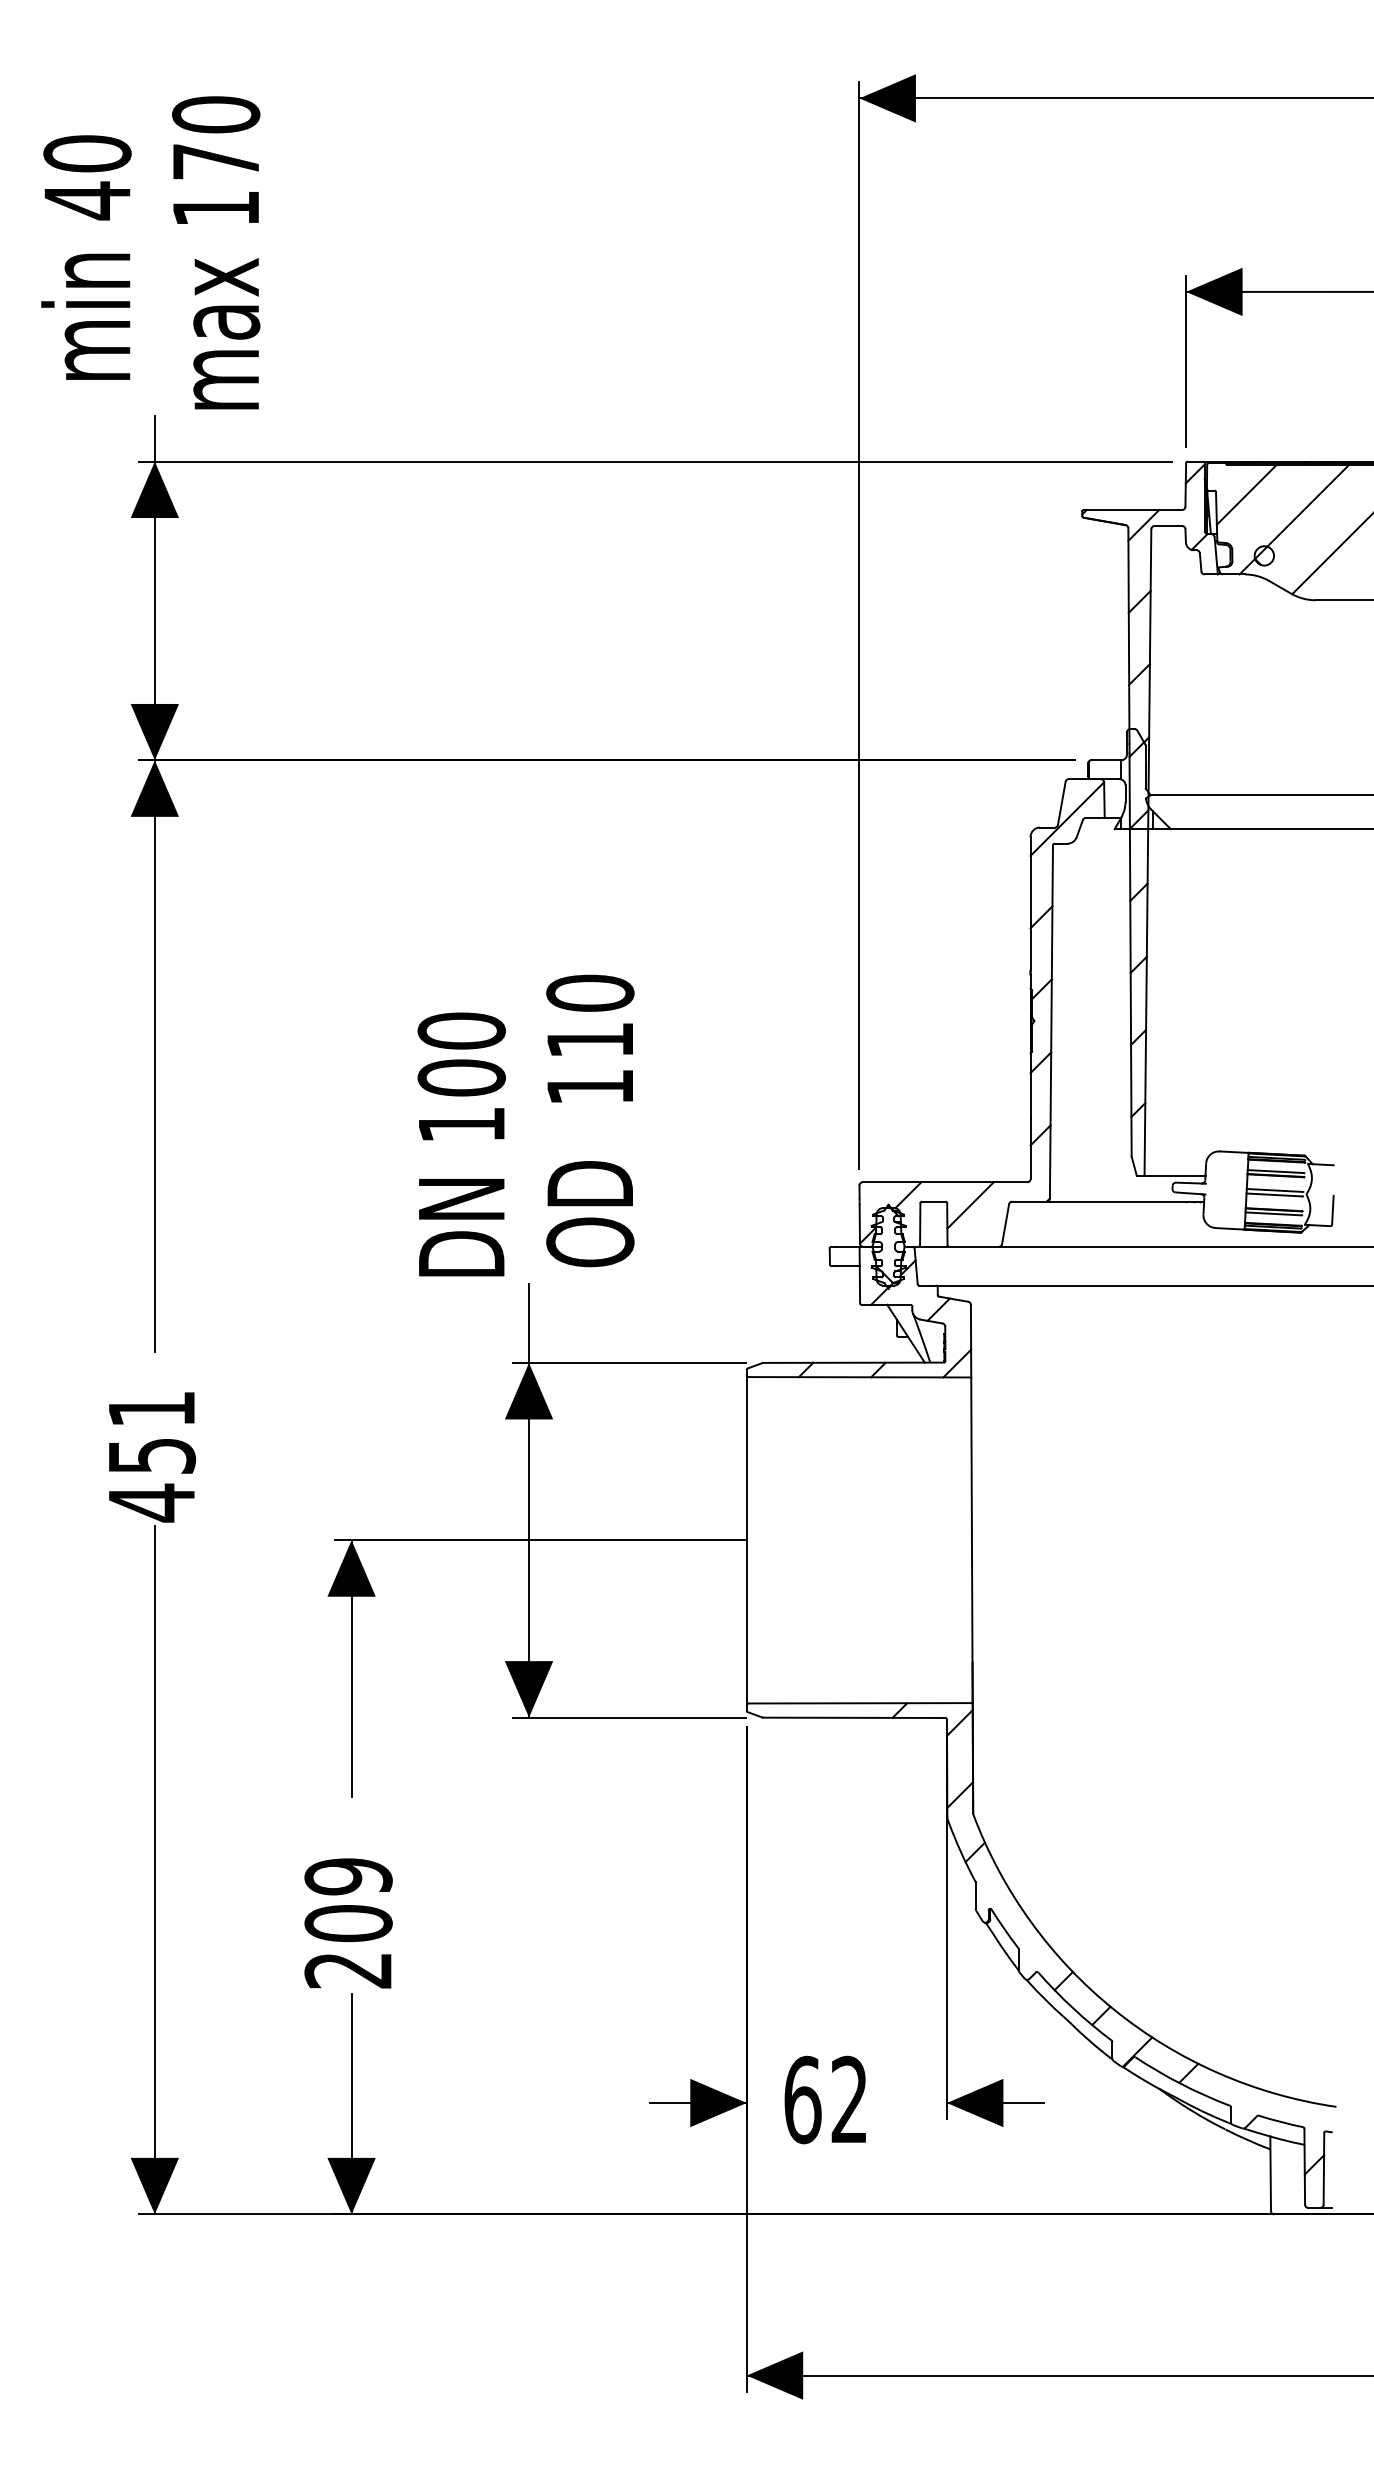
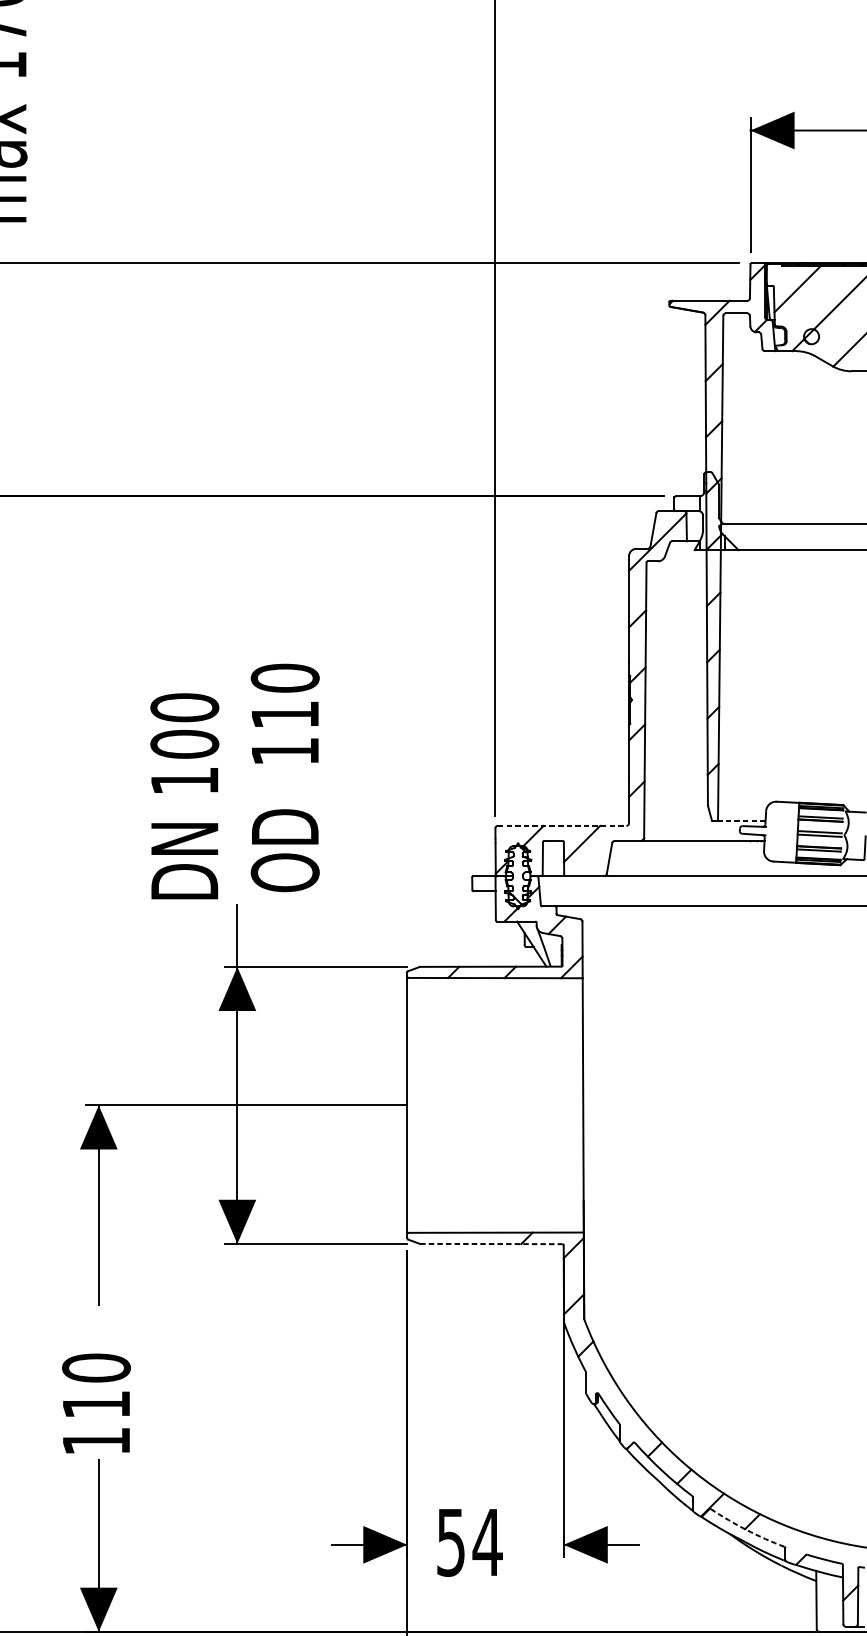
line: (1174, 1175) -> (741, 820), solid -> dashed
line: (945, 1182) -> (562, 826), solid -> dashed
line: (854, 1717) -> (491, 1243), solid -> dashed
text: (348, 1923) -> (96, 1404), 209 -> 110
arc: (1181, 2084) -> (746, 1530), solid -> dashed
text: (826, 2099) -> (469, 1542), 62 -> 54

